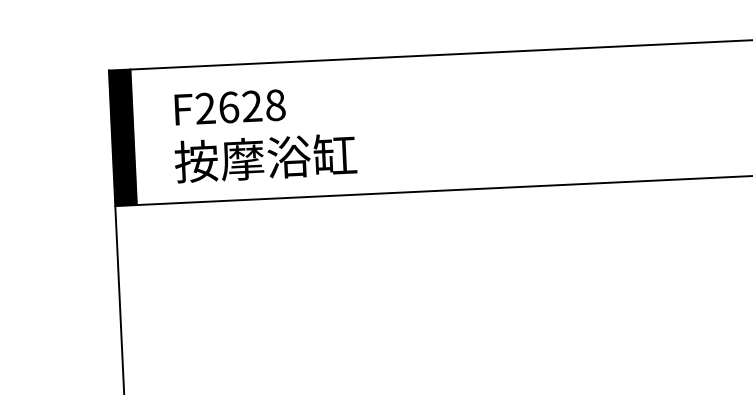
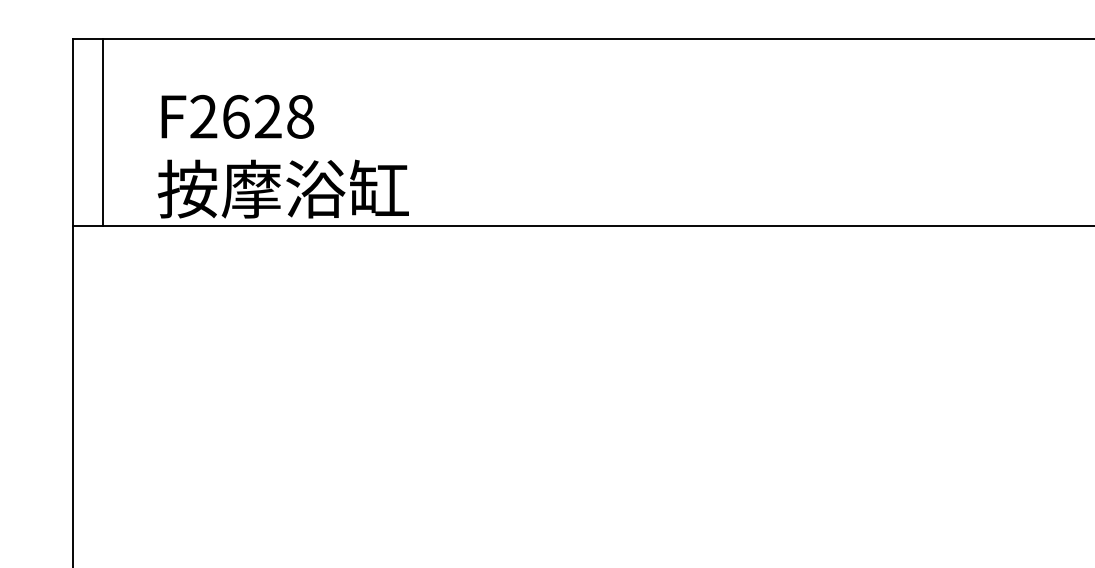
text: (263, 134) -> (282, 156), moved
hatch: (122, 137) -> (87, 132), removed

